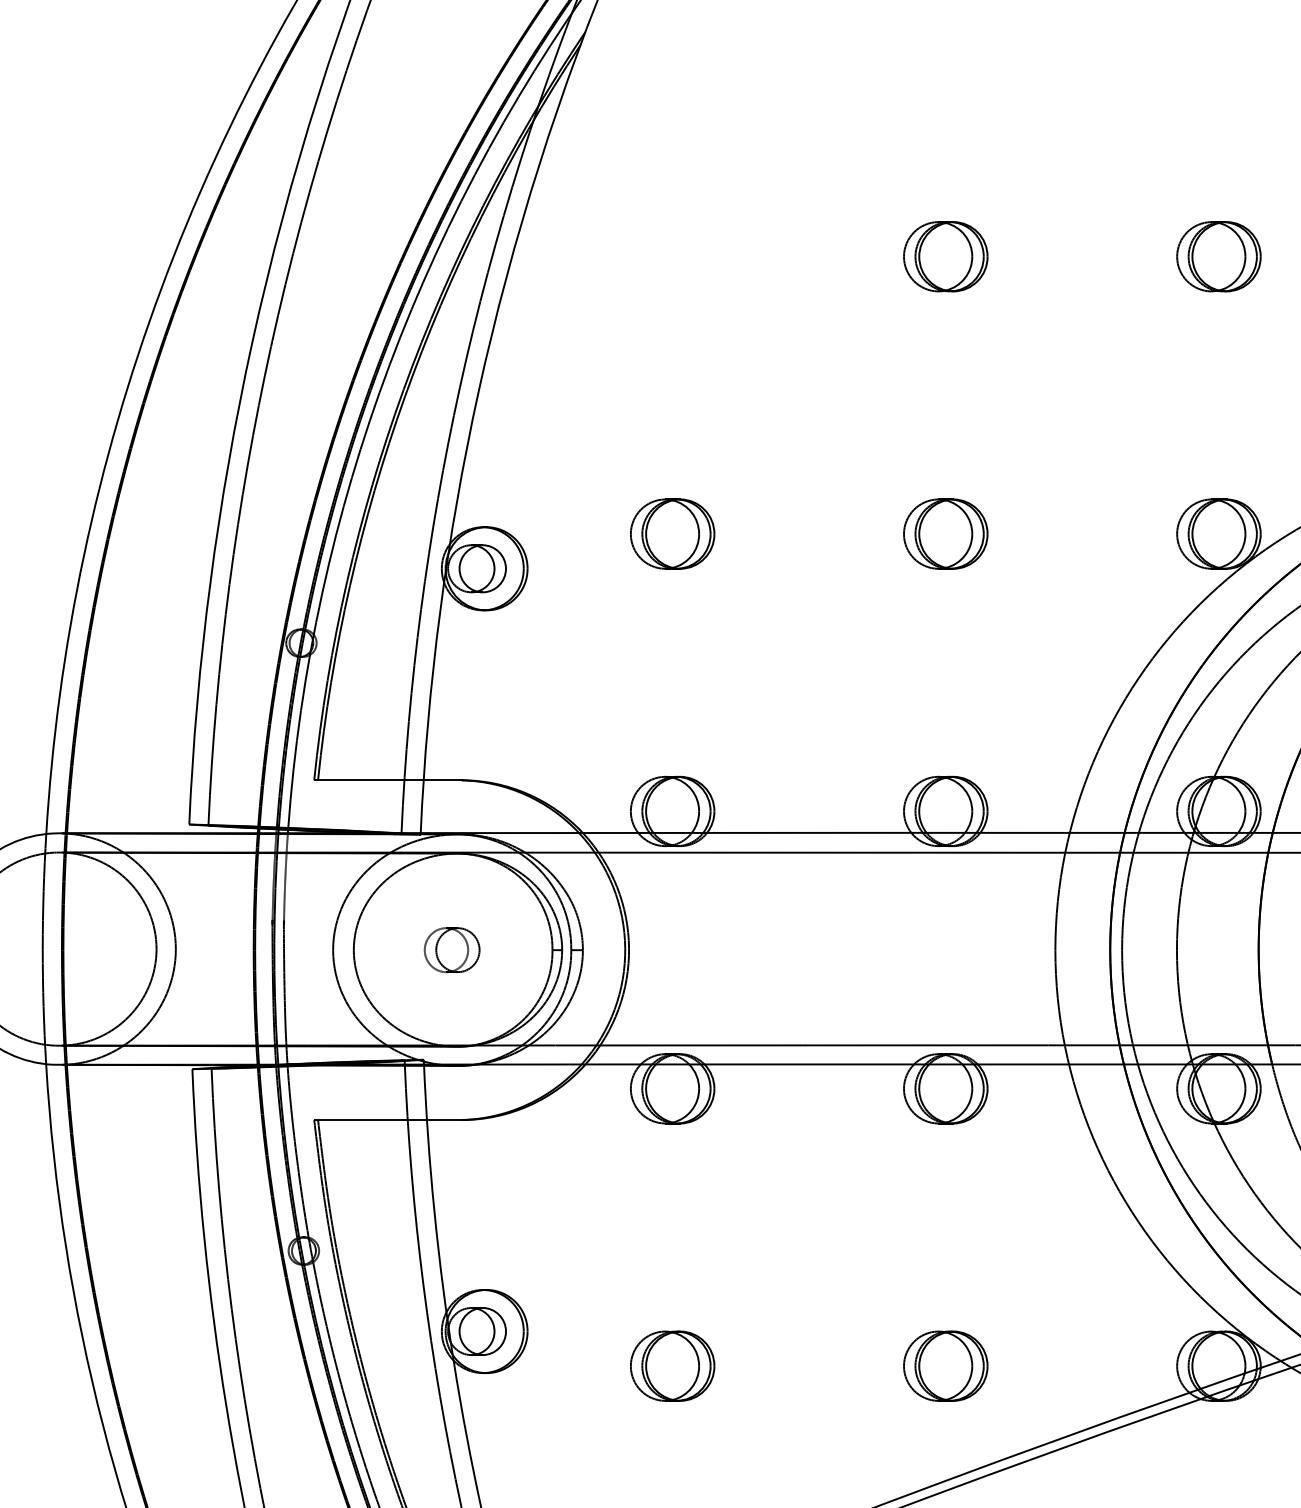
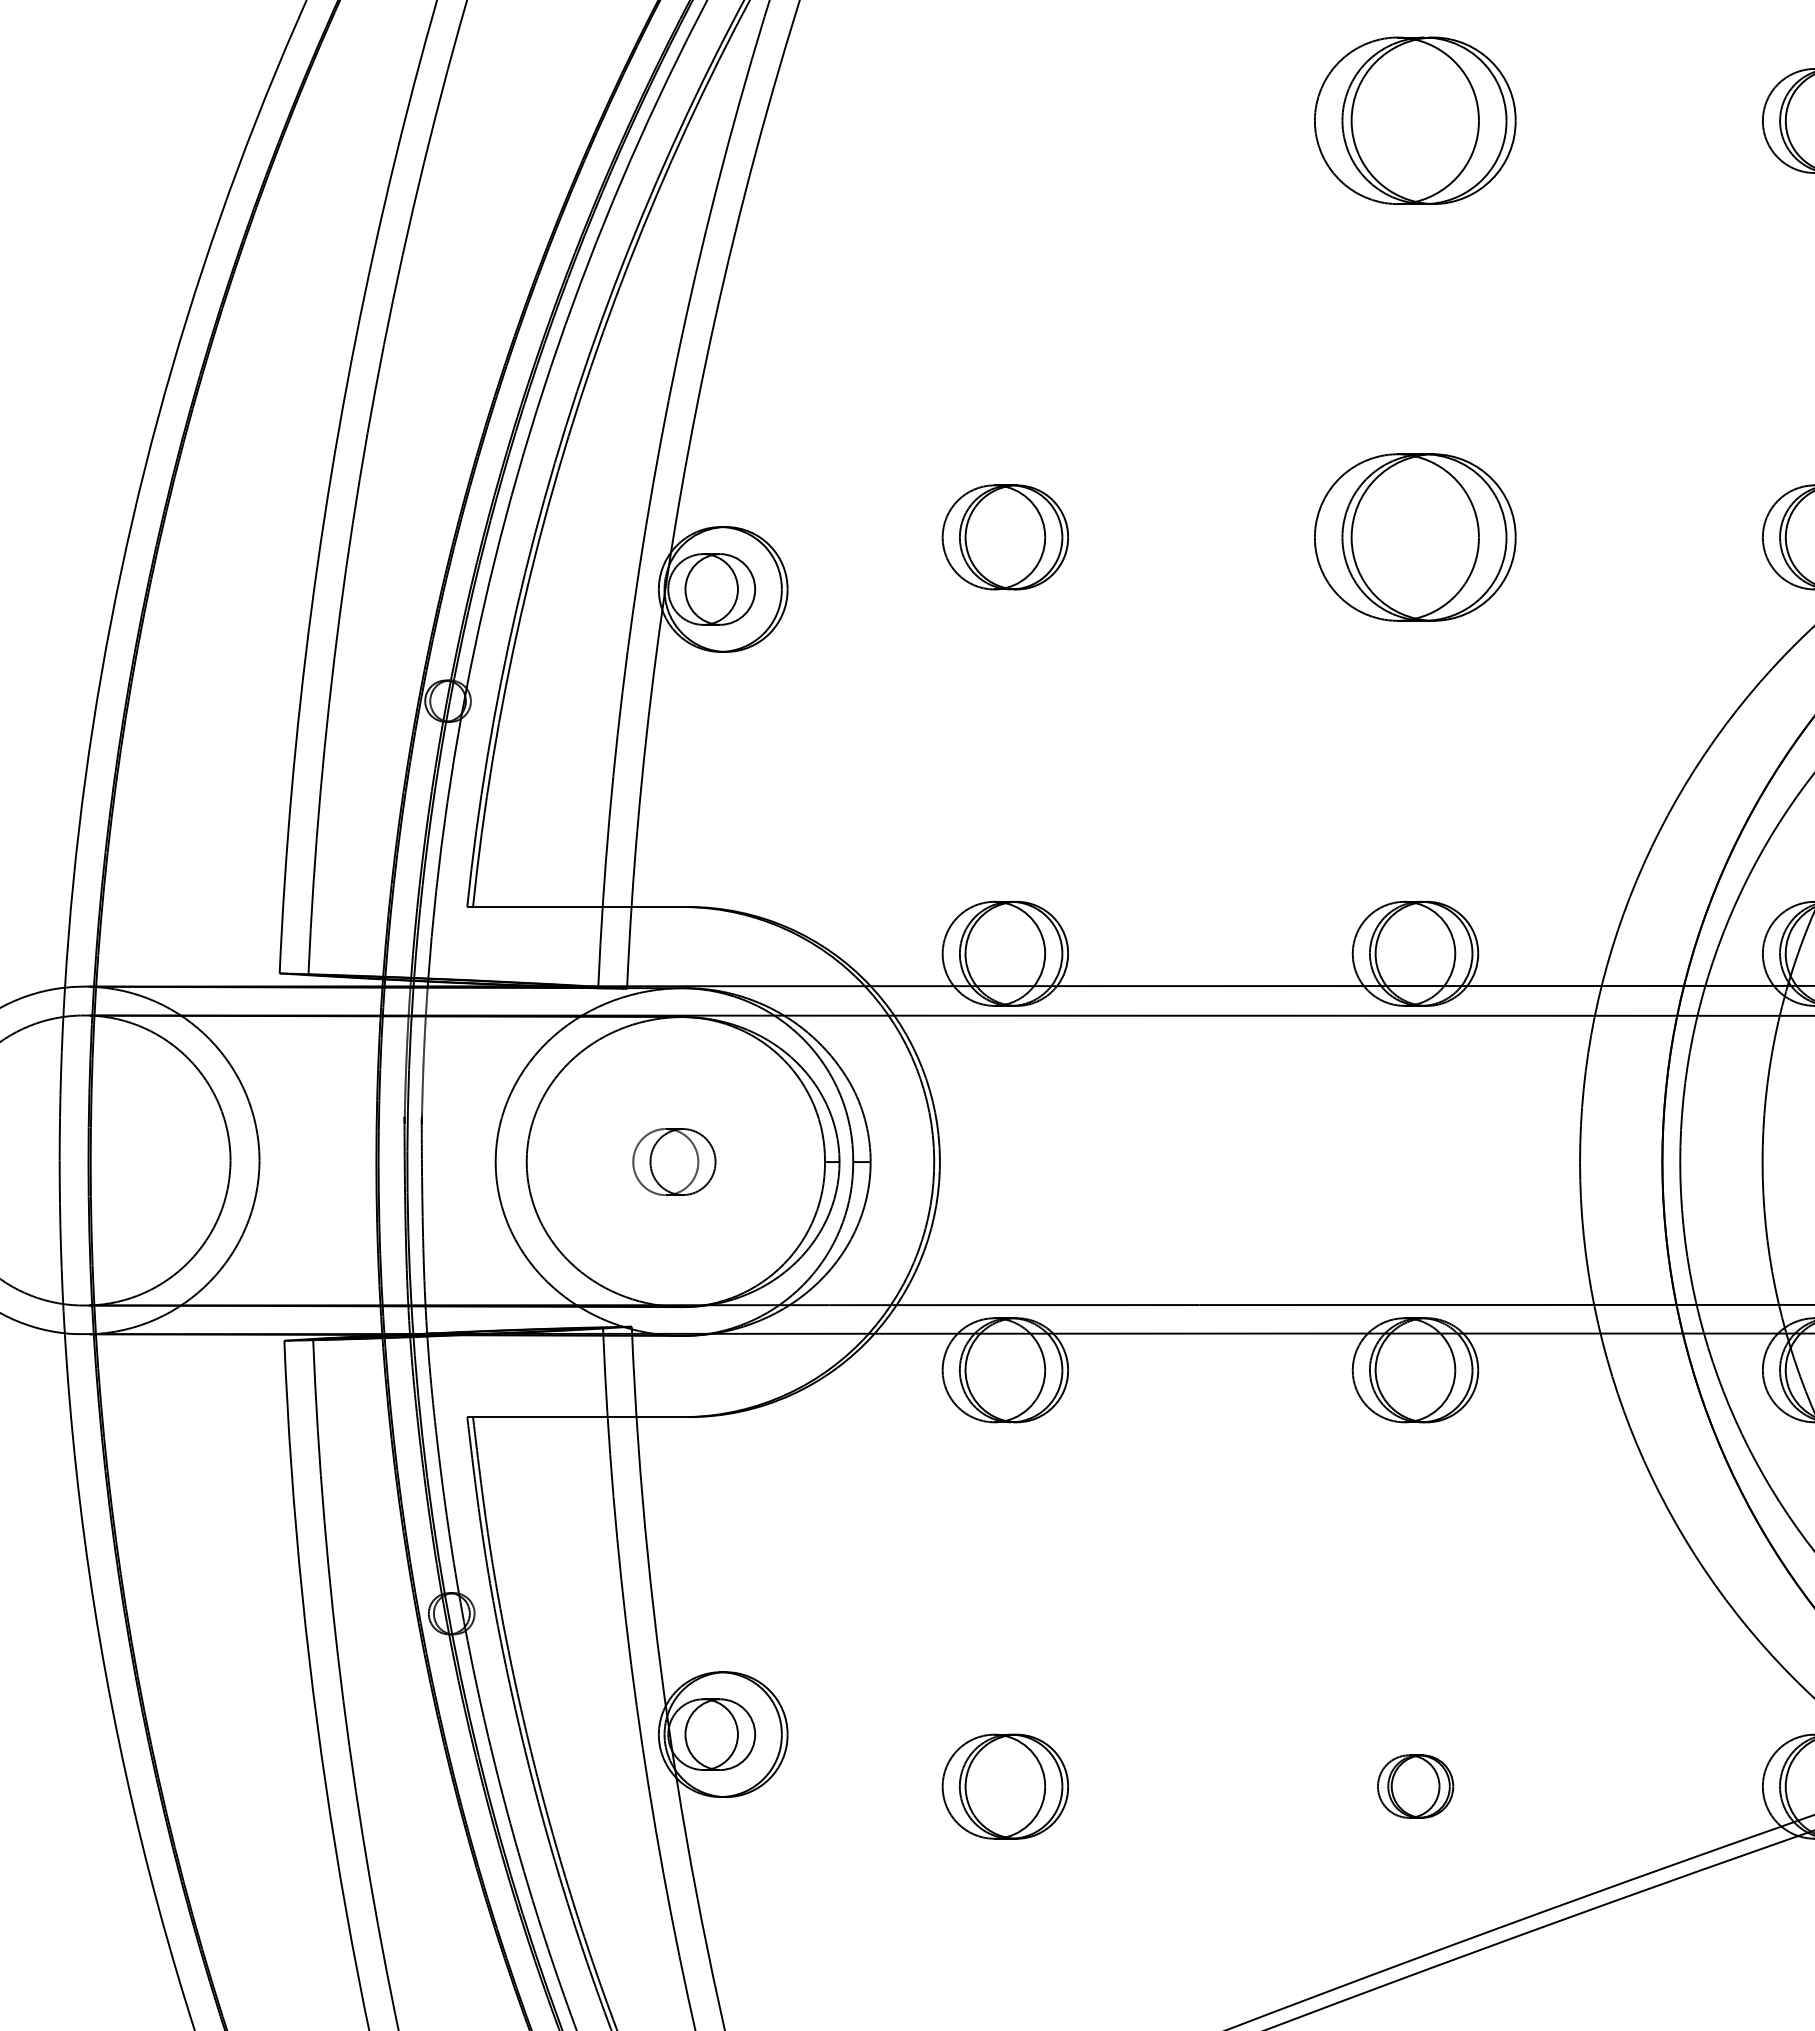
part: (945, 256) -> (1415, 120), size x1.6
part: (945, 533) -> (1415, 536), size x1.6
part: (945, 1365) -> (1415, 1785), size x0.6

